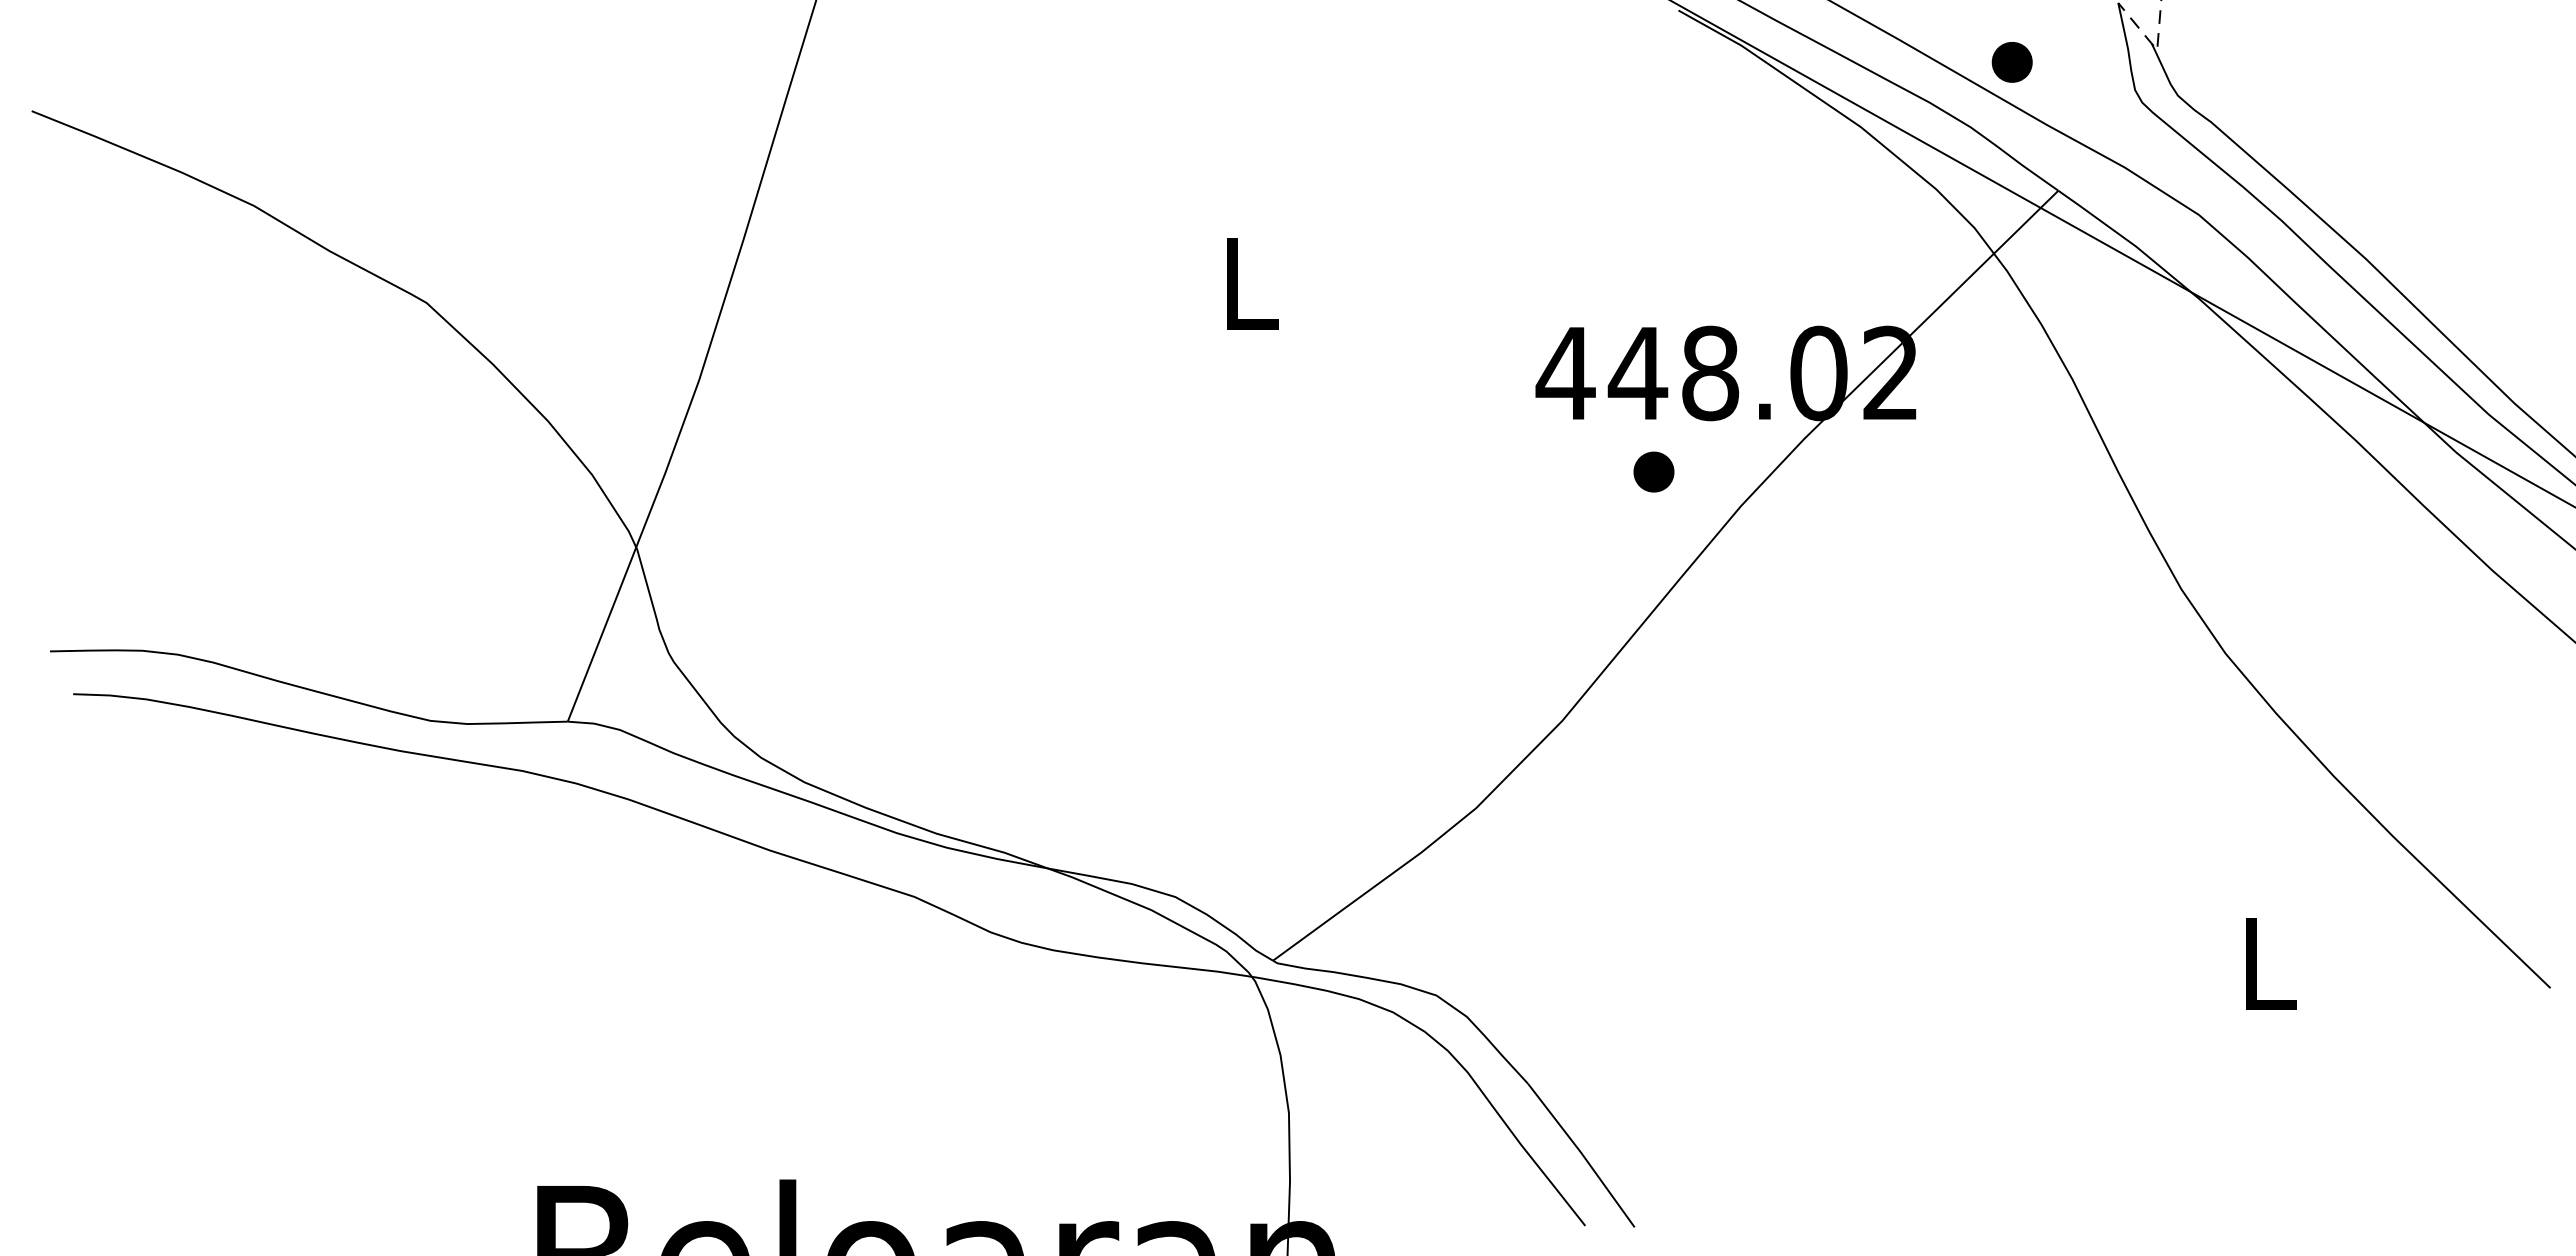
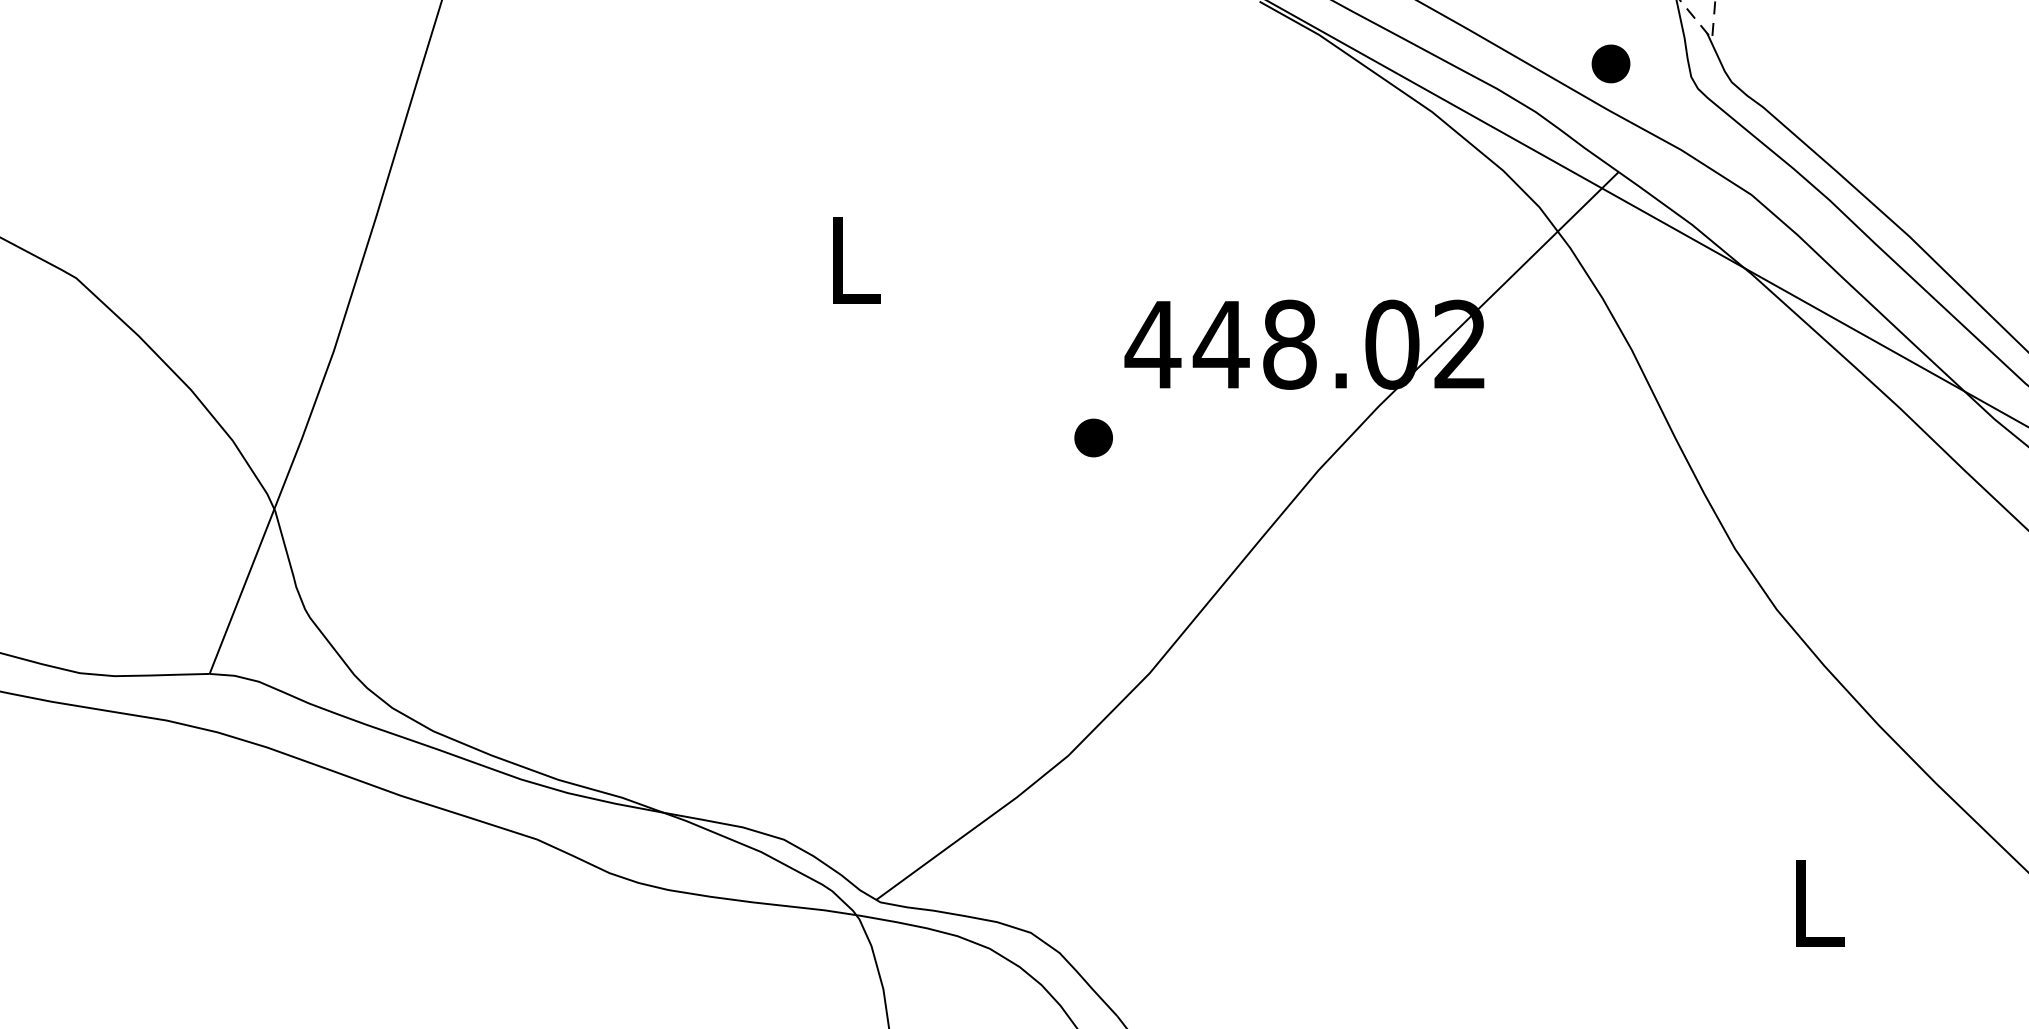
part: (2011, 62) -> (1610, 64), moved
part: (1653, 471) -> (1093, 437), moved

